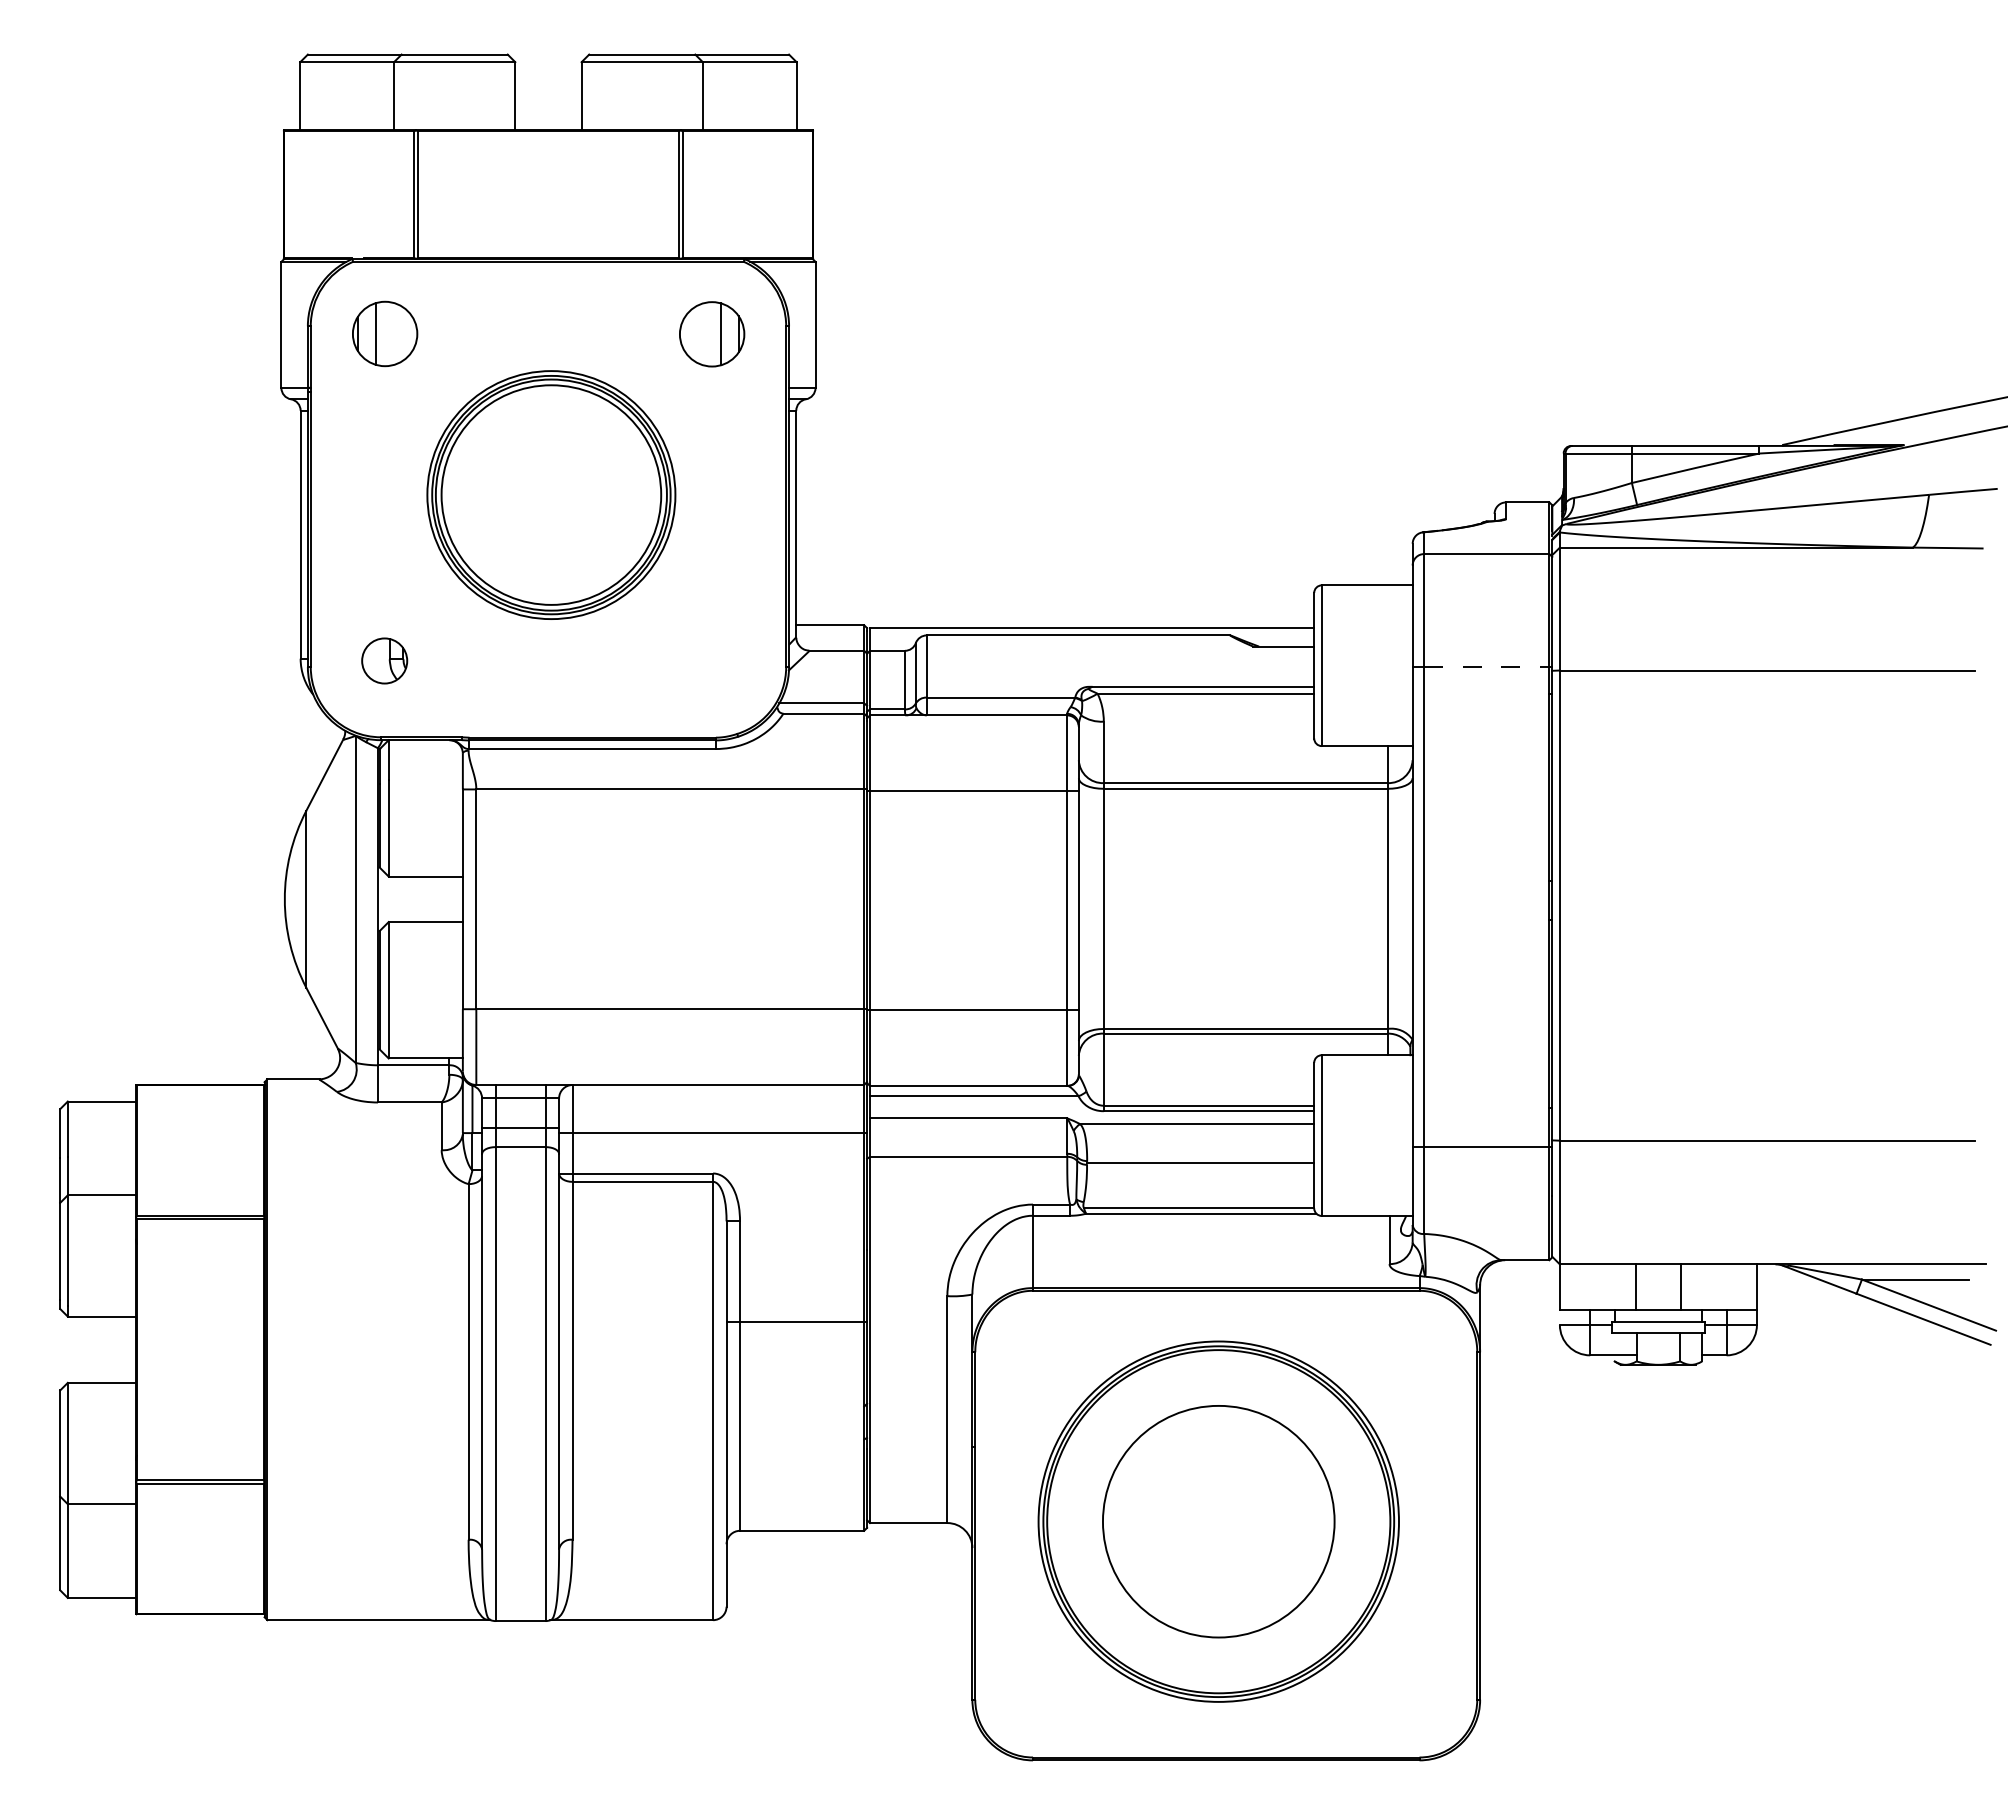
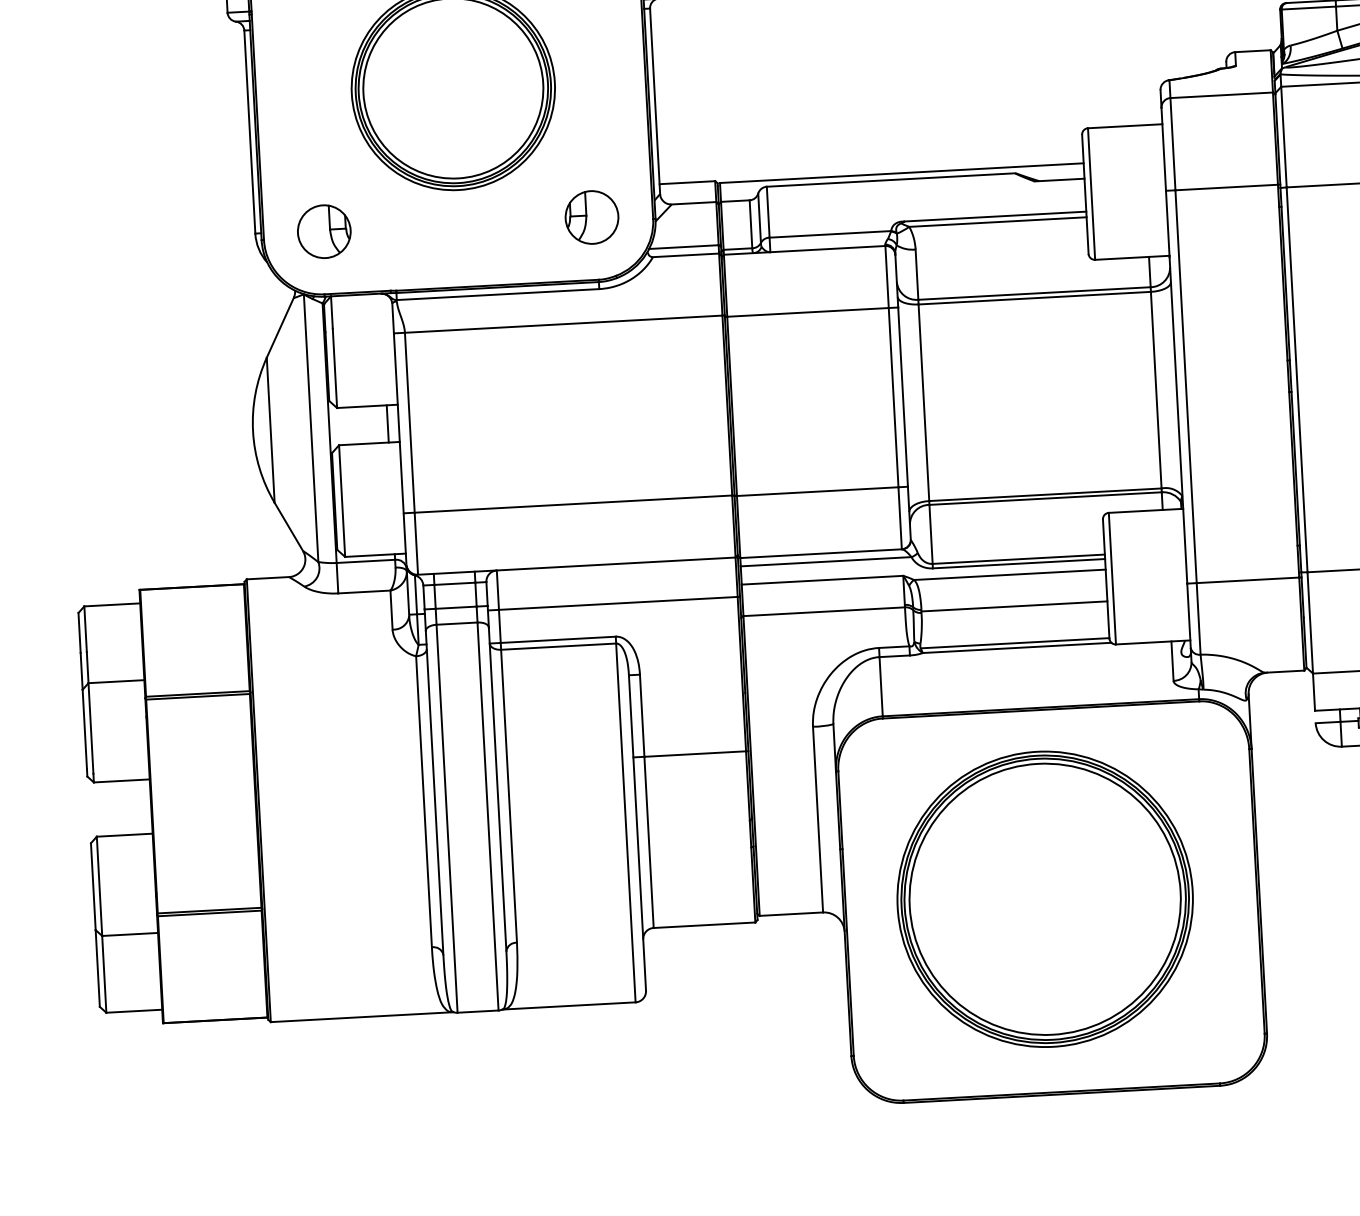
part: (384, 660) -> (324, 231), size x1.43
part: (711, 661) -> (591, 217), added
line: (1486, 666) -> (1226, 187), dashed -> solid
line: (449, 899) -> (387, 424), added
circle: (1218, 1521) -> (1044, 899), size x1.43

